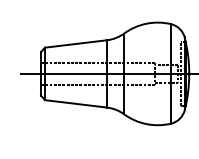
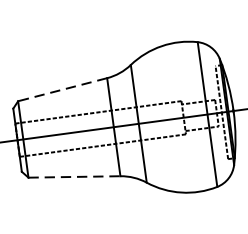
line: (75, 44) -> (62, 90), solid -> dashed
line: (76, 103) -> (75, 176), solid -> dashed

